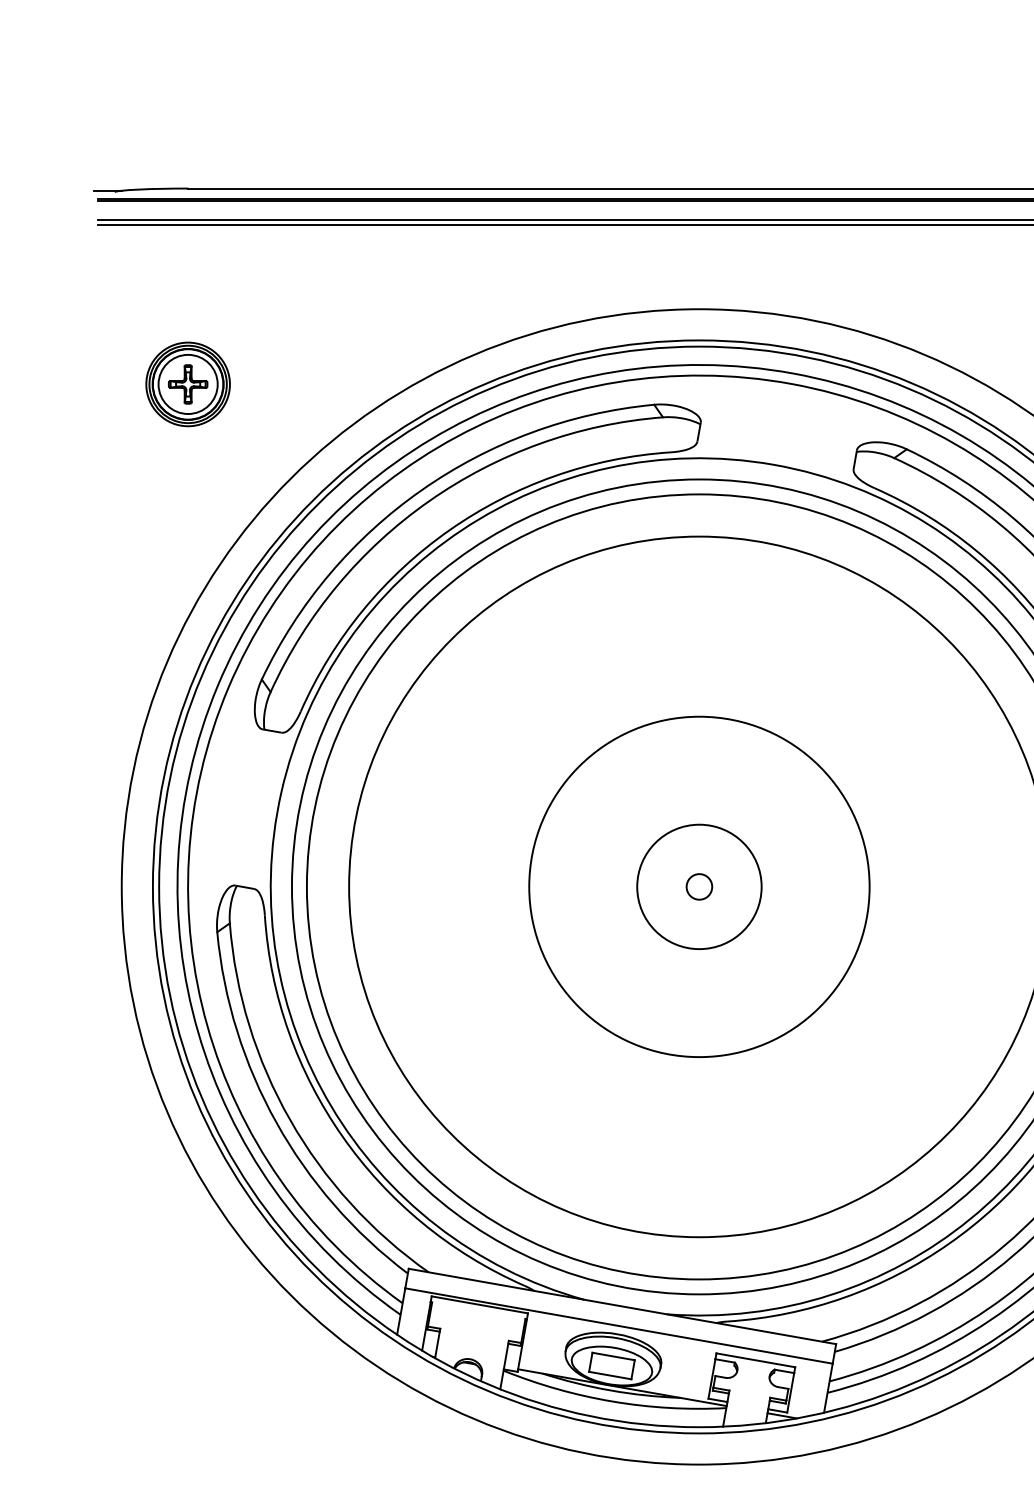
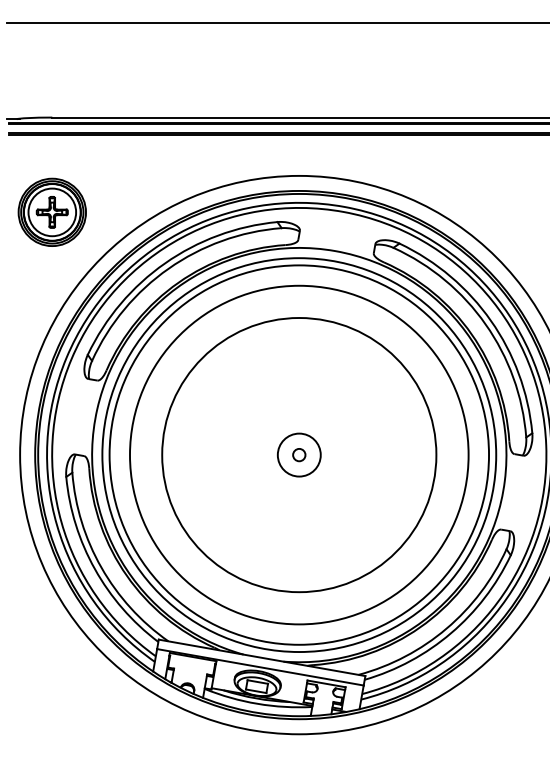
part: (186, 382) -> (51, 211), size x1.67
circle: (697, 885) -> (298, 454), size x0.71
circle: (699, 887) -> (299, 455), size x1.67

